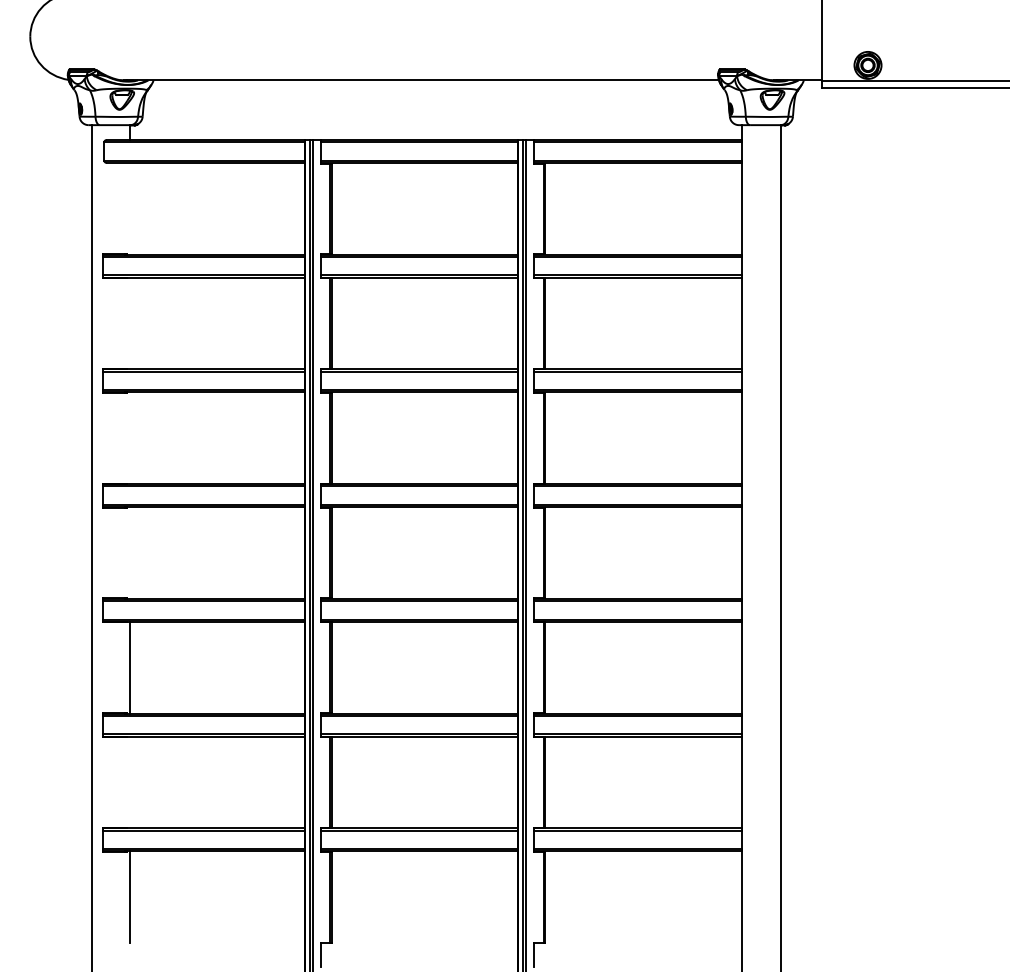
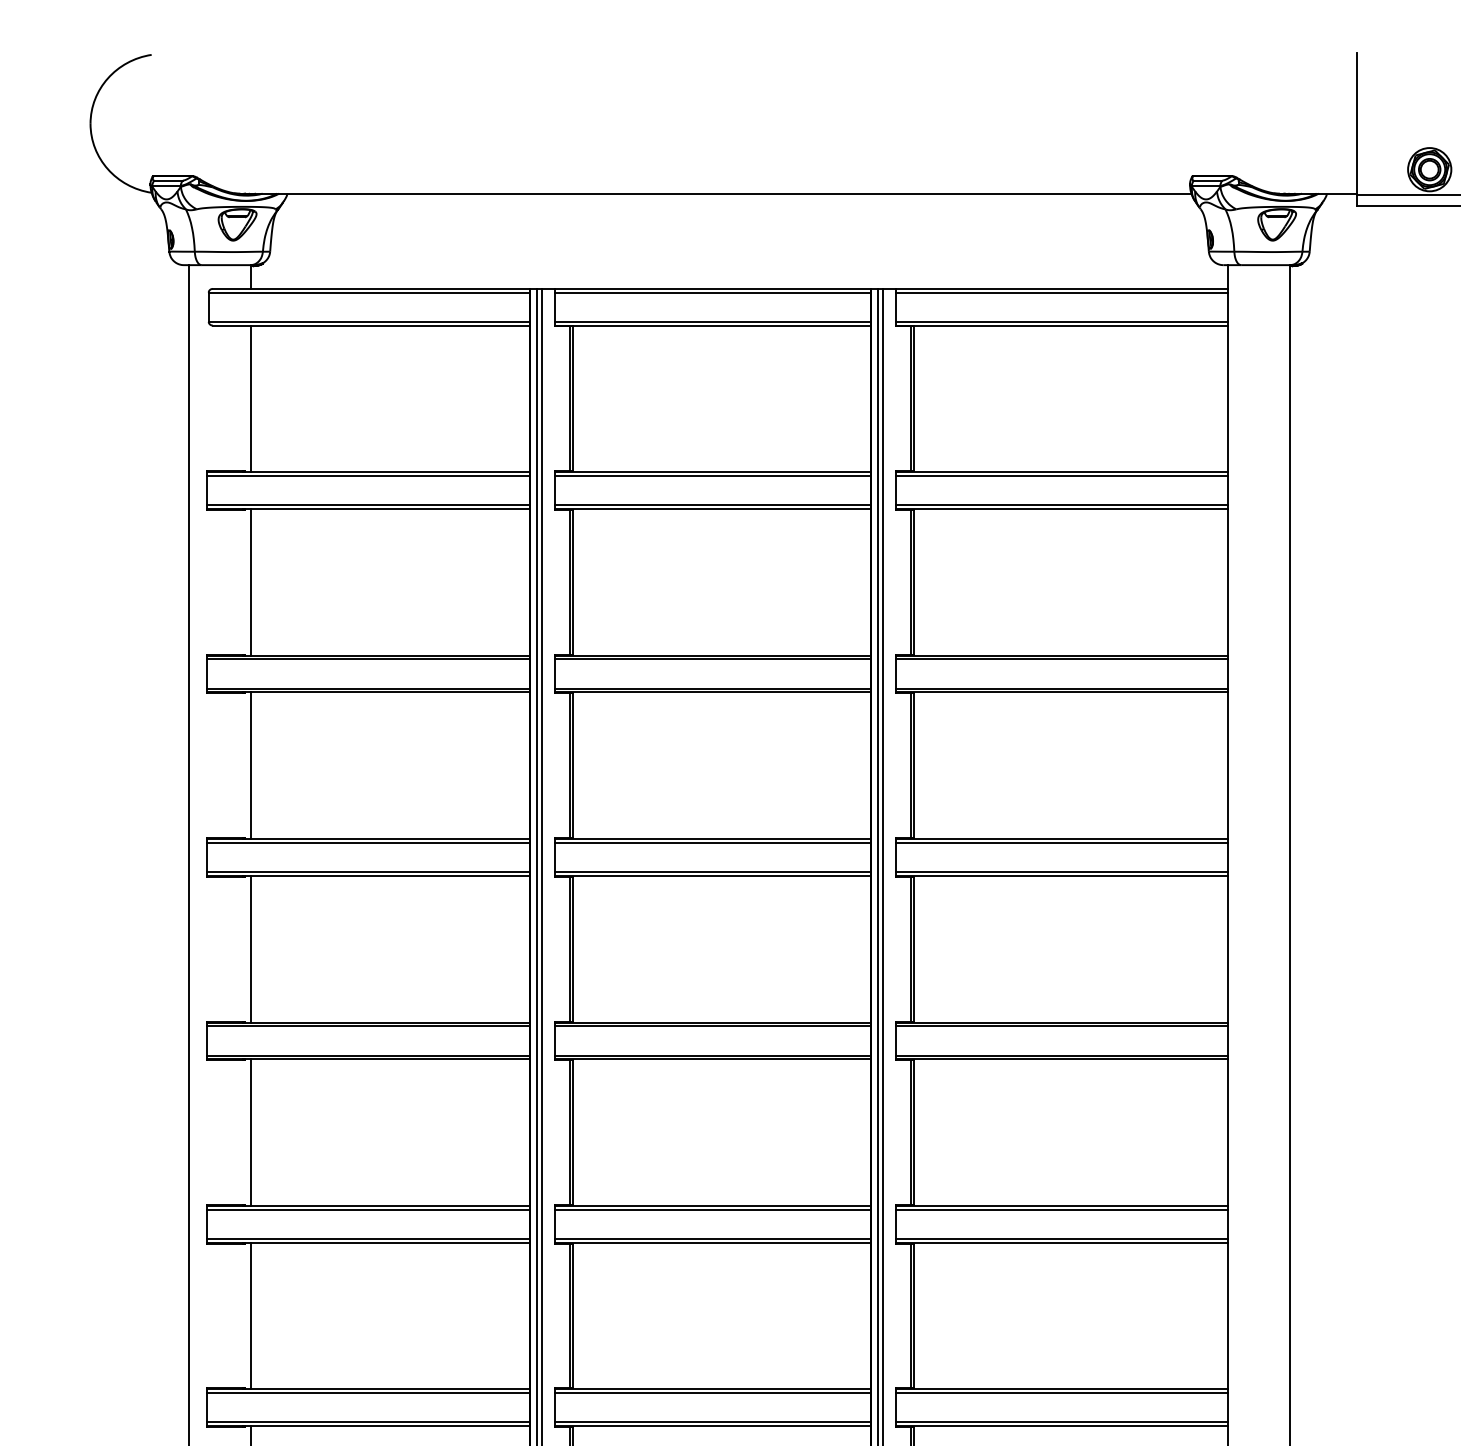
line: (130, 208) -> (250, 398), added
line: (130, 323) -> (250, 582), added
line: (130, 438) -> (250, 766), added
line: (130, 552) -> (250, 948), added
line: (130, 782) -> (250, 1315), added

